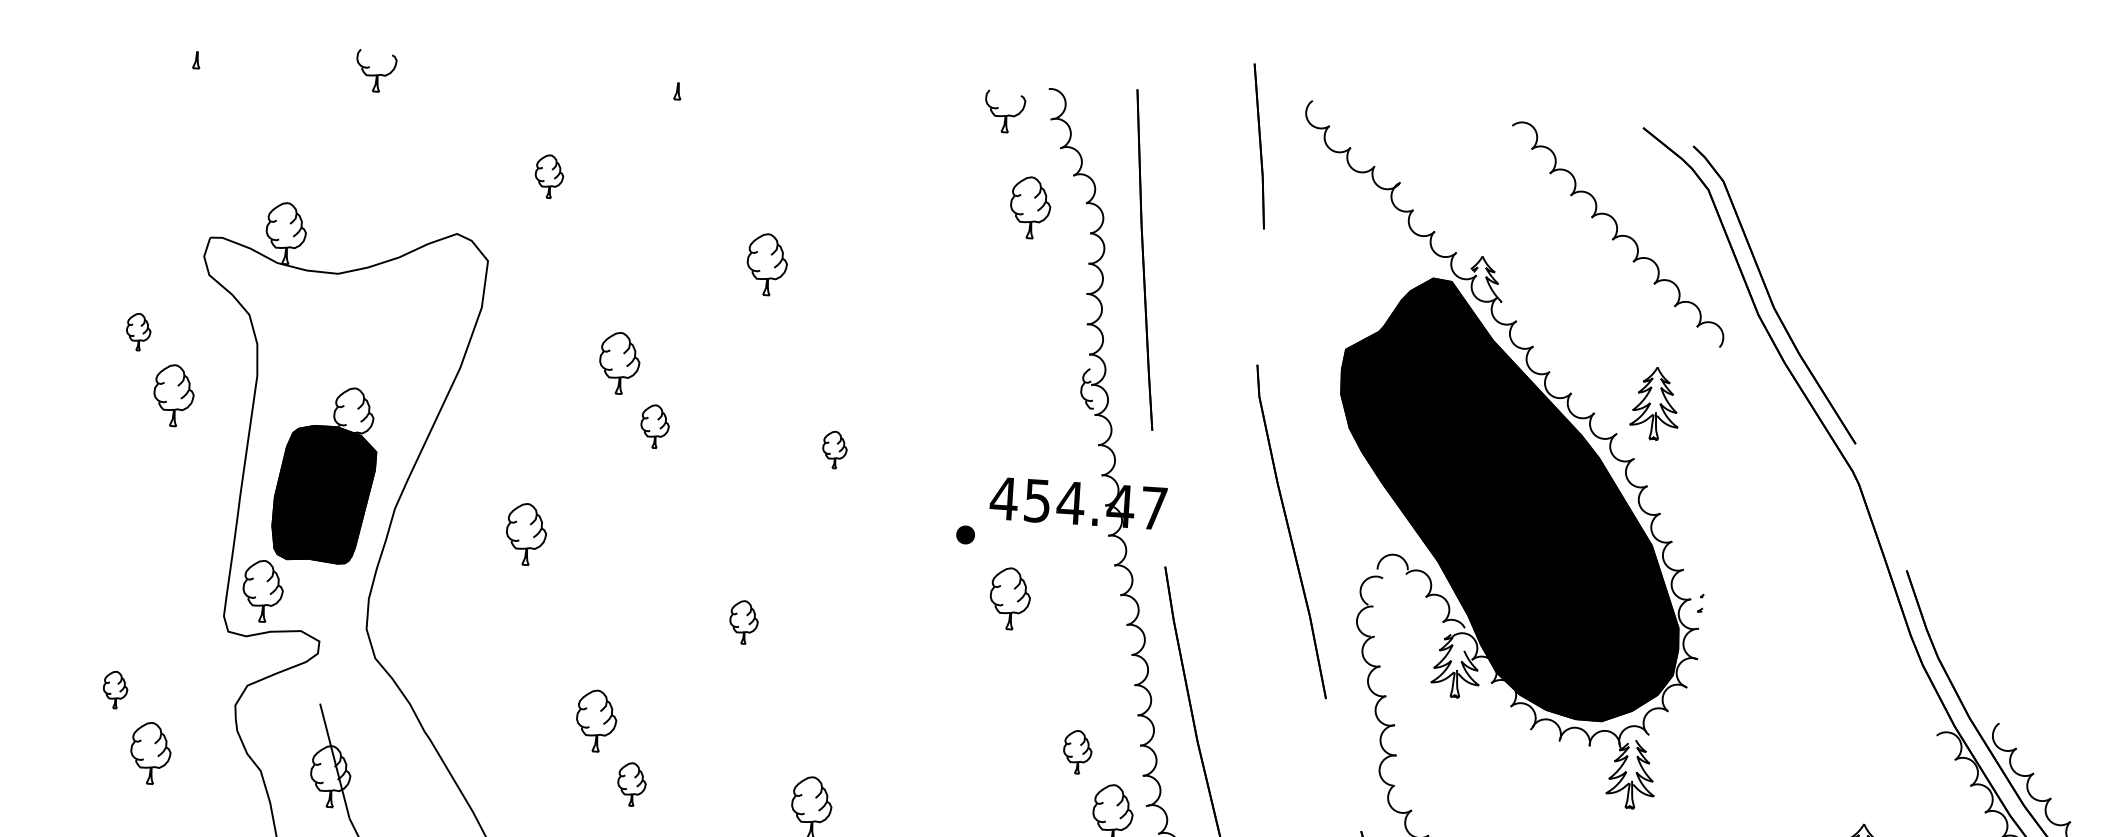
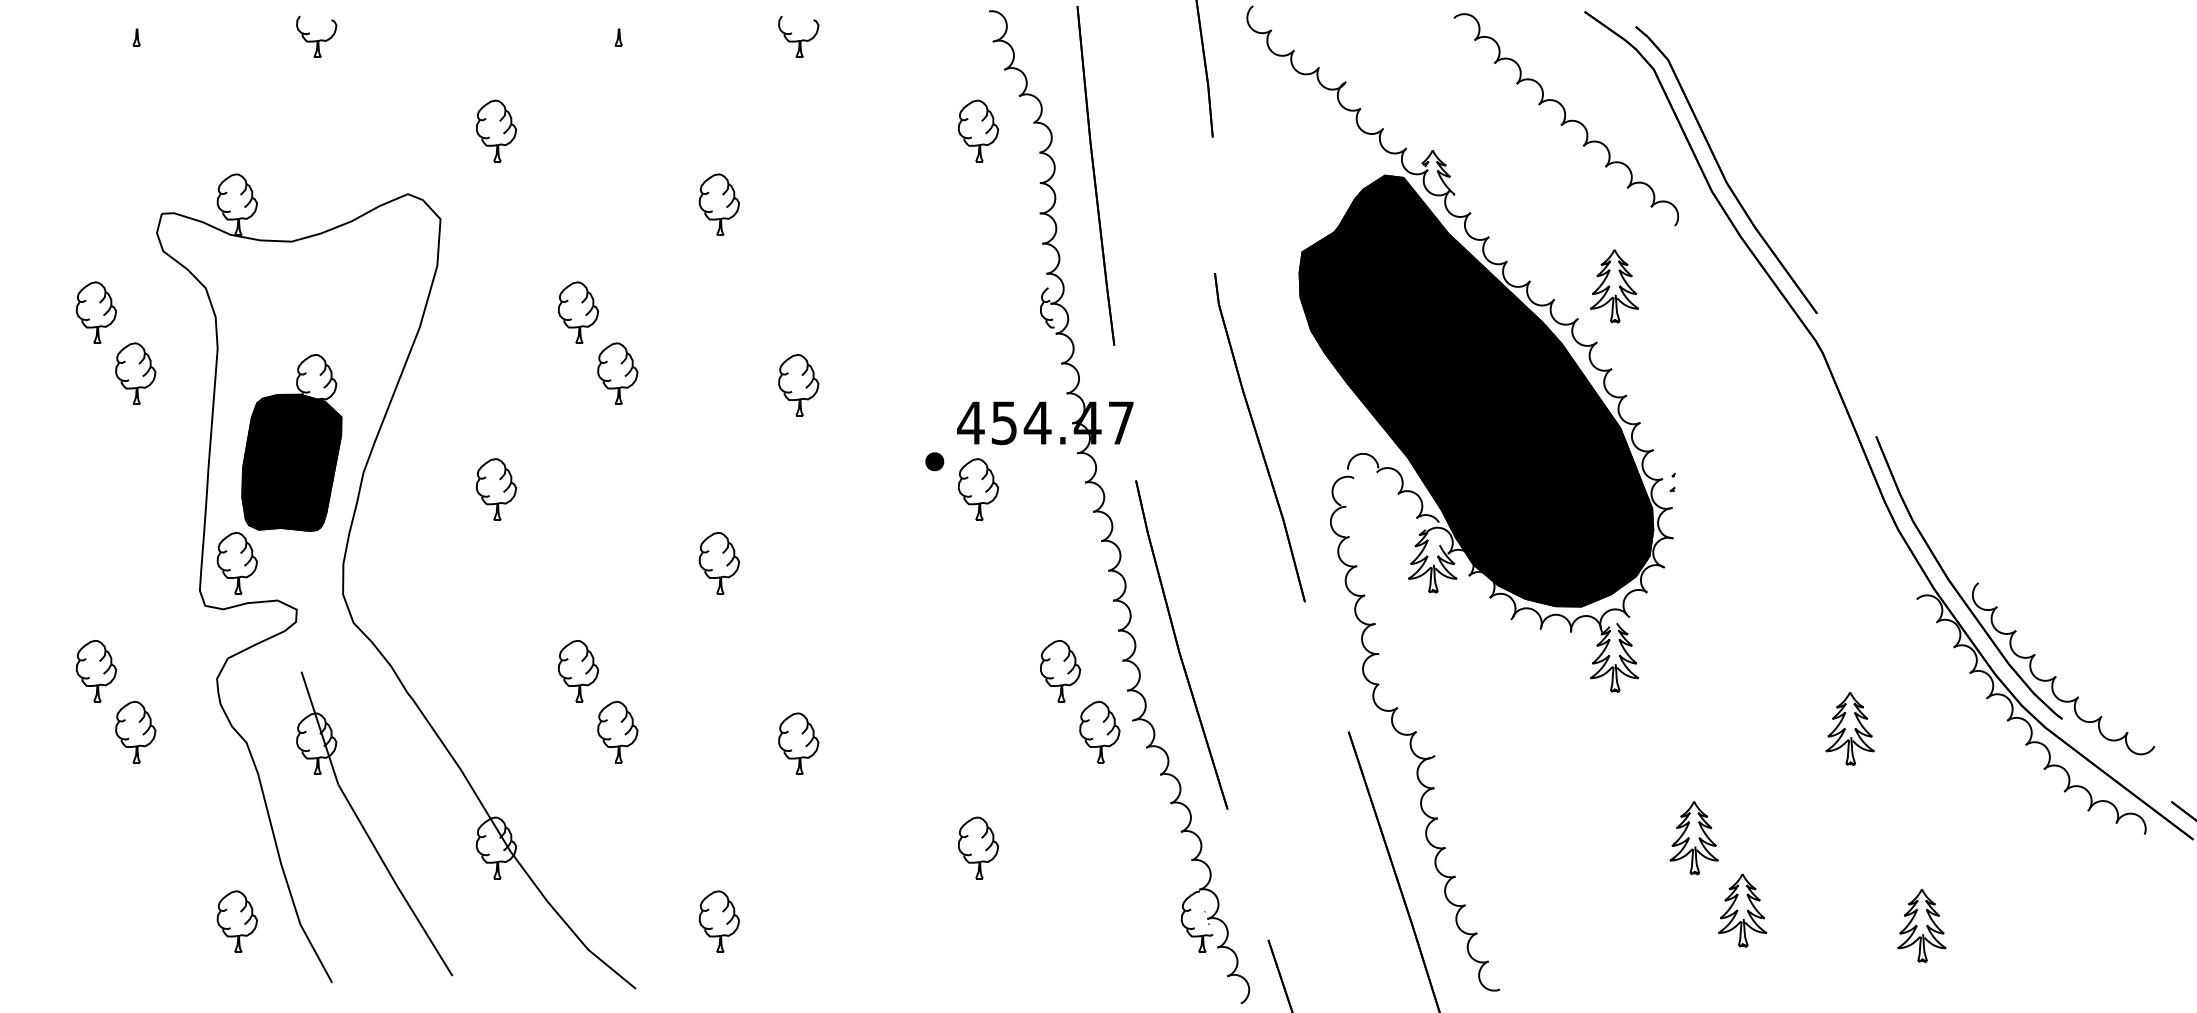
part: (1004, 111) -> (798, 36), moved
part: (548, 176) -> (495, 130), size x1.43
part: (138, 331) -> (96, 312), size x1.67
part: (654, 426) -> (617, 373), size x1.43
part: (834, 450) -> (798, 385), size x1.67
part: (1010, 598) -> (978, 489), moved
part: (743, 622) -> (718, 563), size x1.43
part: (115, 690) -> (96, 671), size x1.67
part: (1077, 752) -> (1060, 671), size x1.43
part: (631, 784) -> (617, 732), size x1.43

